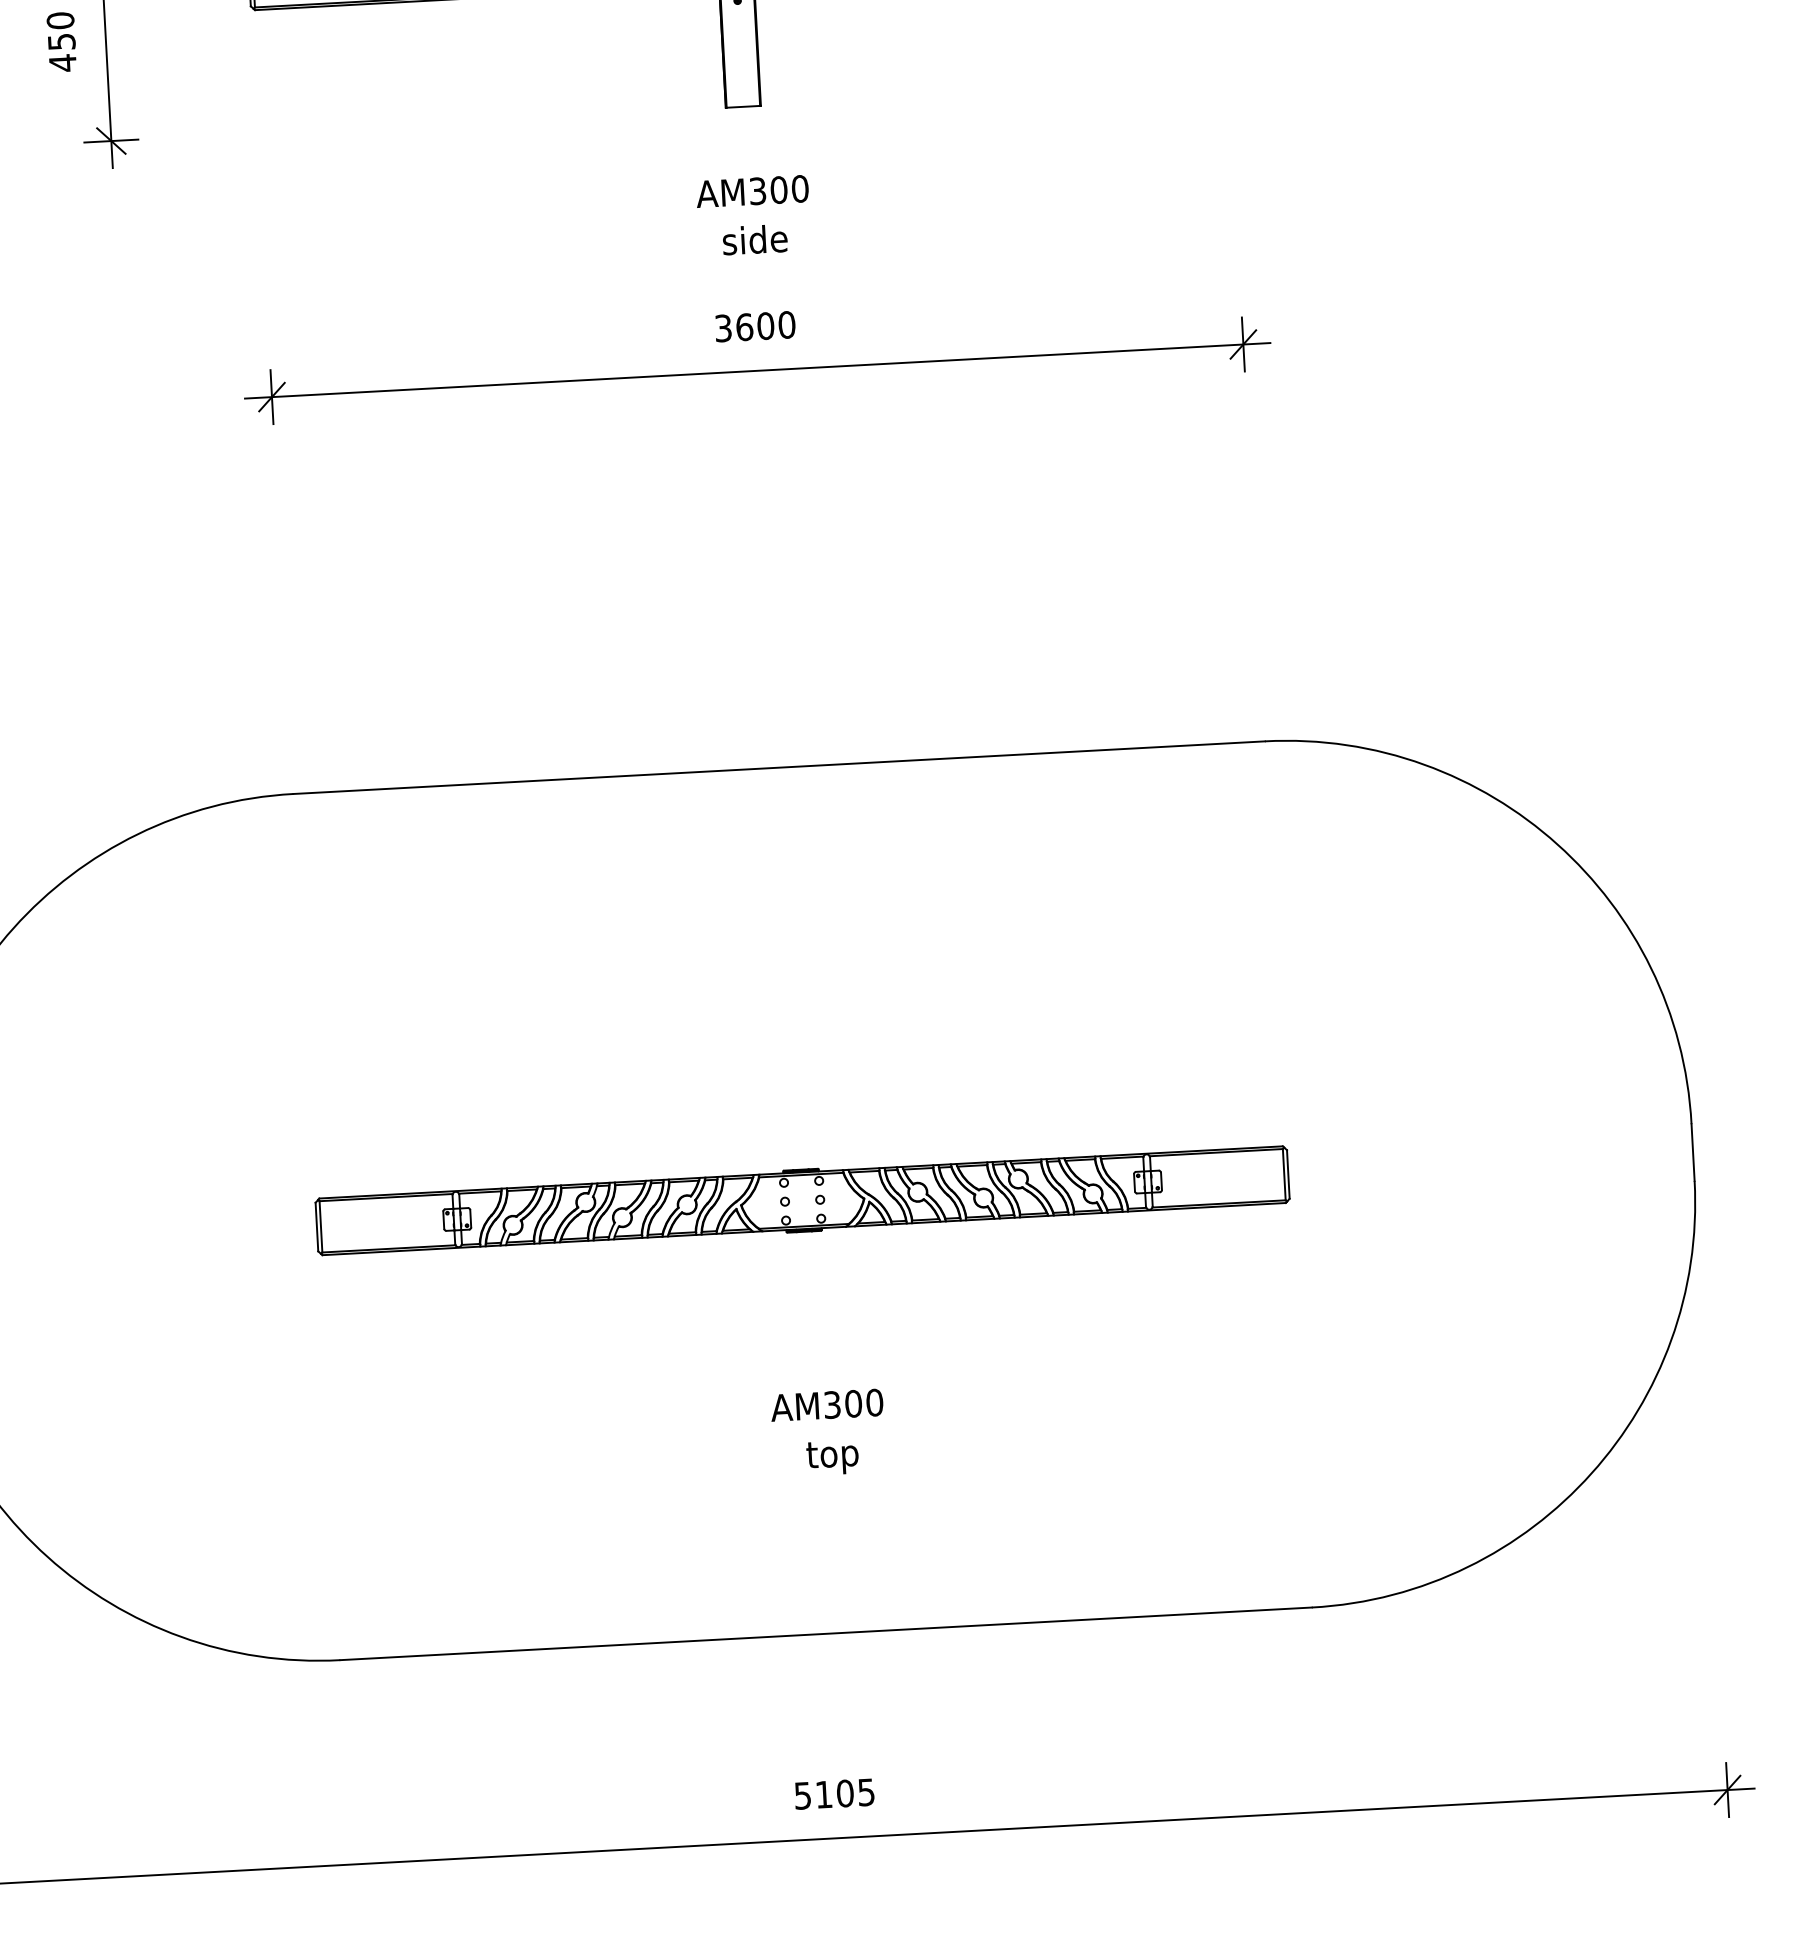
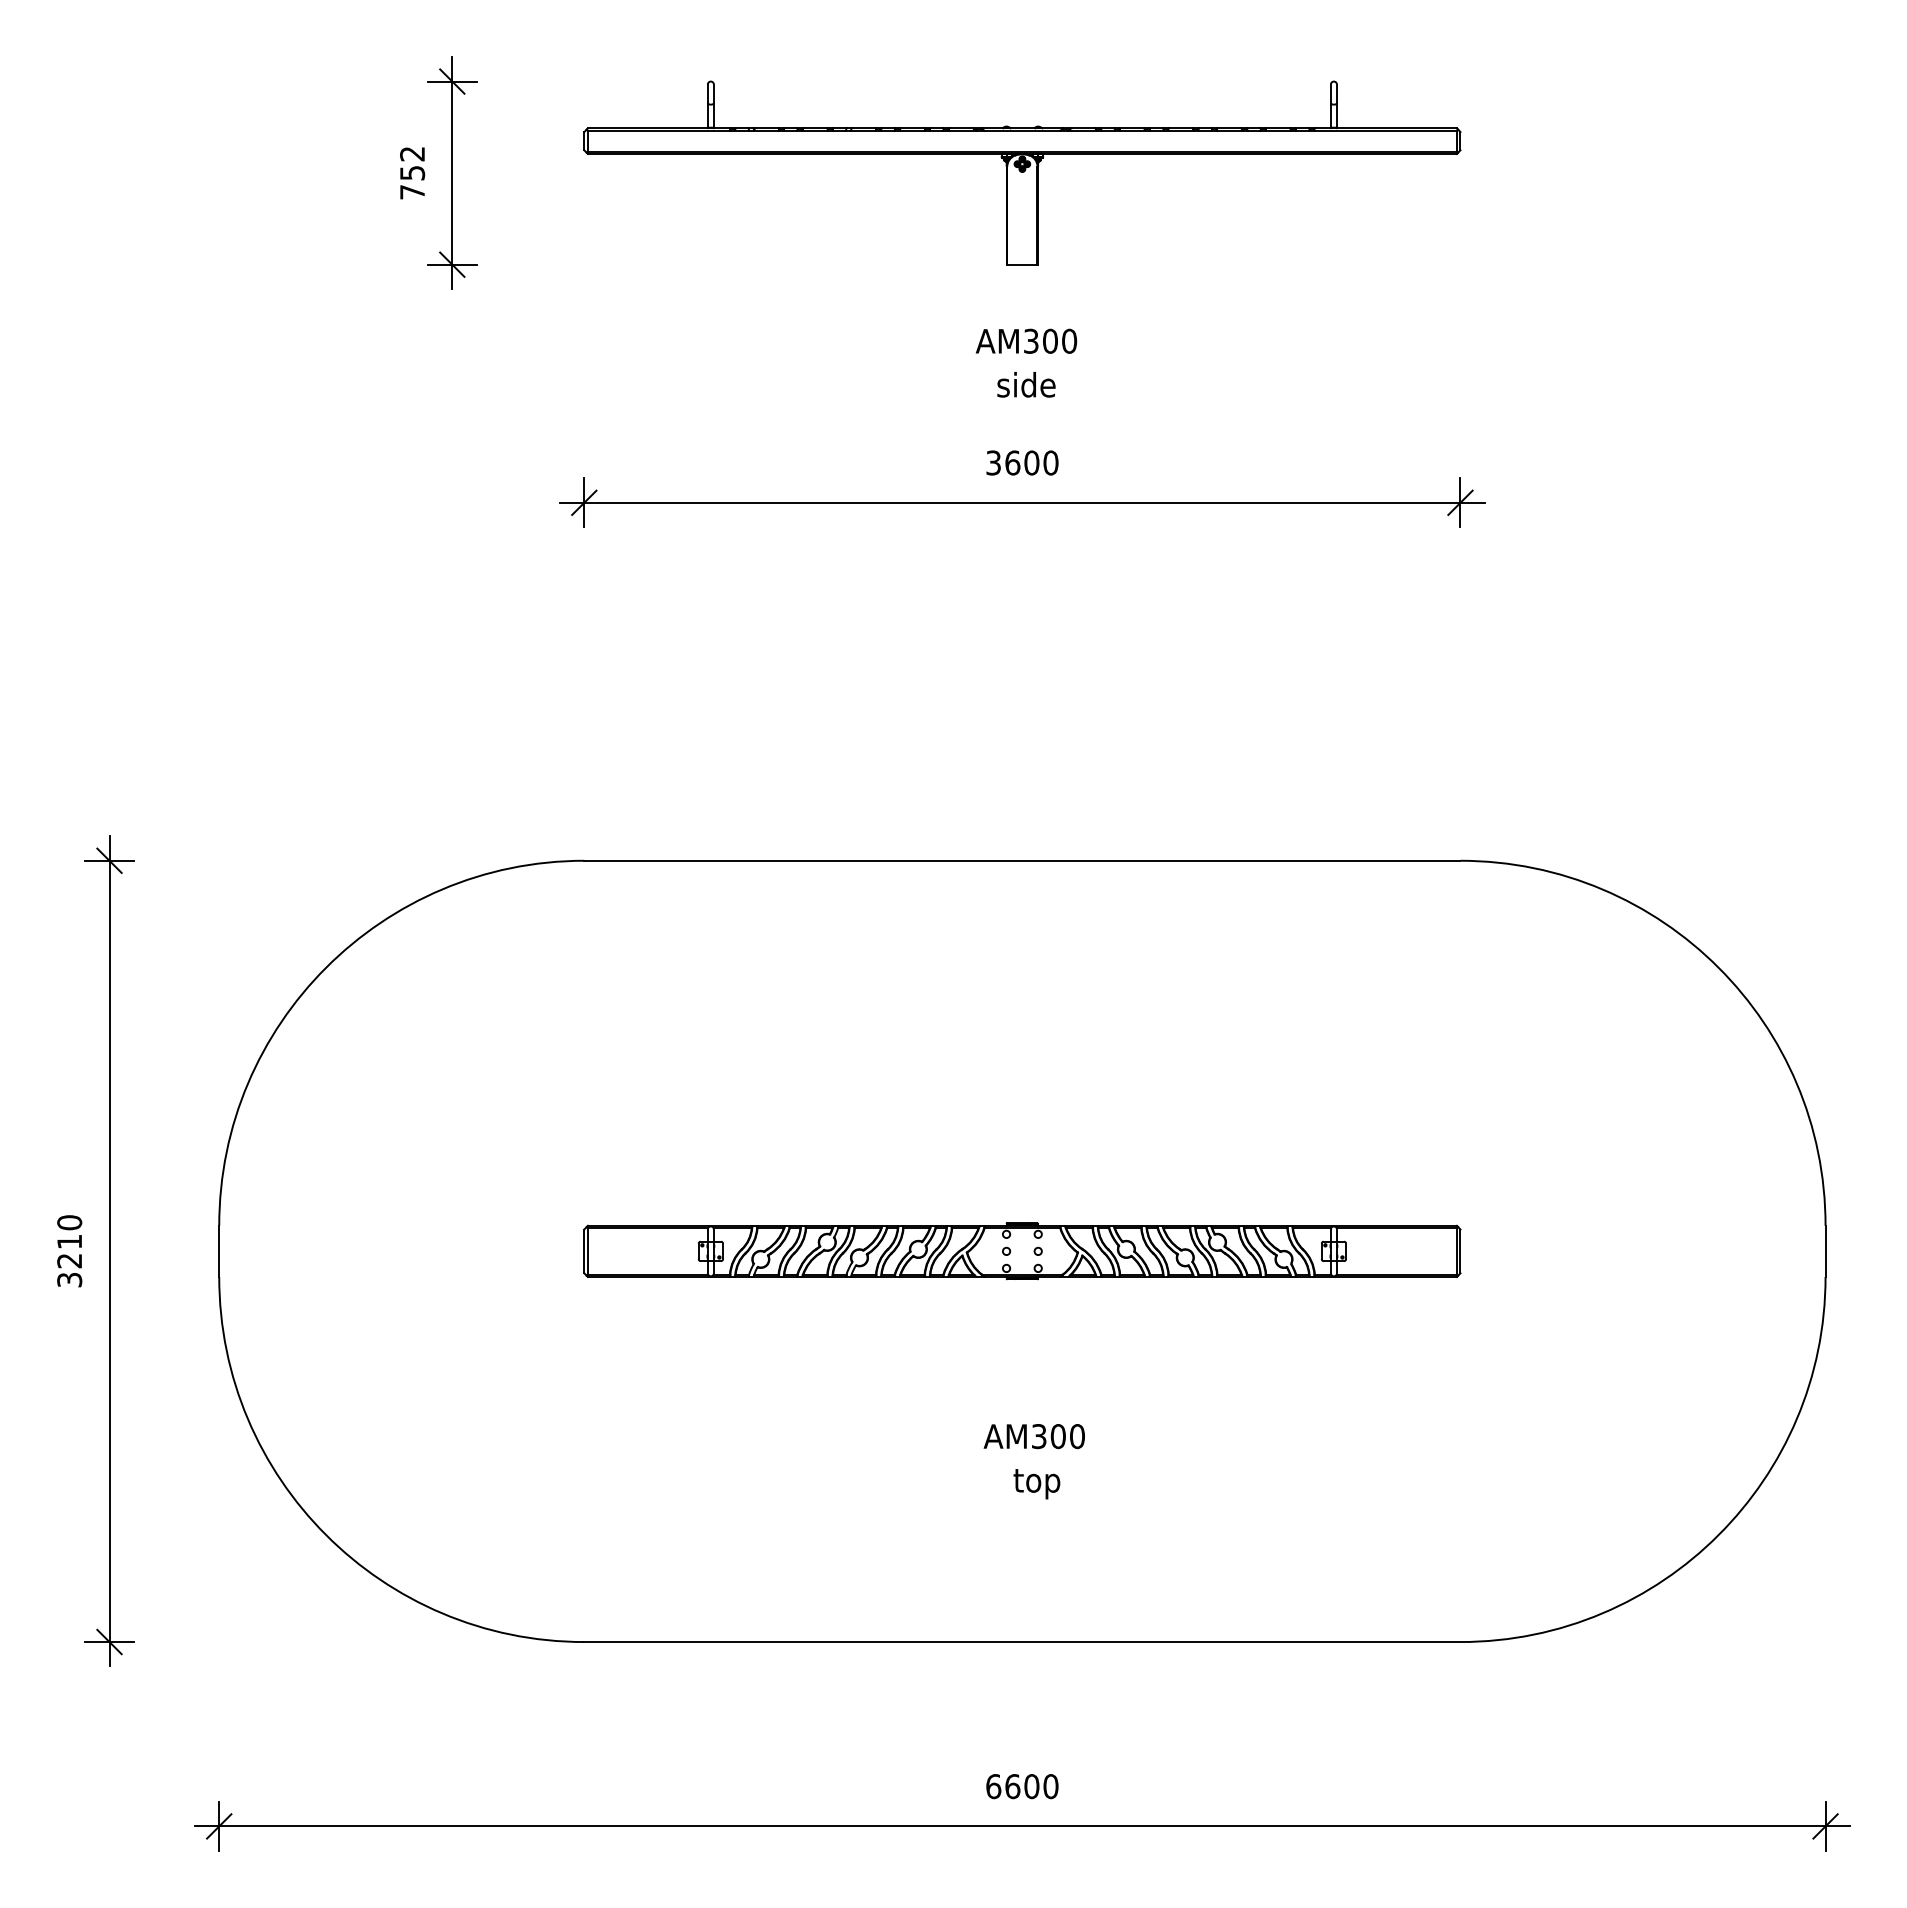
text: (61, 42) -> (412, 173), 450 -> 752
text: (834, 1794) -> (1022, 1786), 5105 -> 6600

